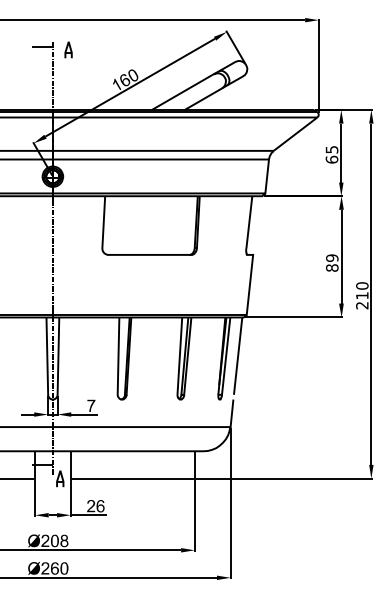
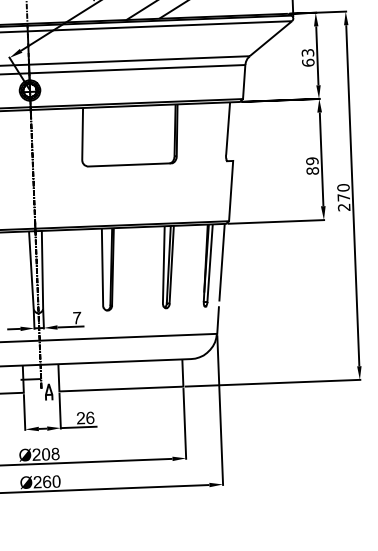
text: (331, 149) -> (307, 52), 65 -> 63
text: (362, 295) -> (343, 197), 210 -> 270

